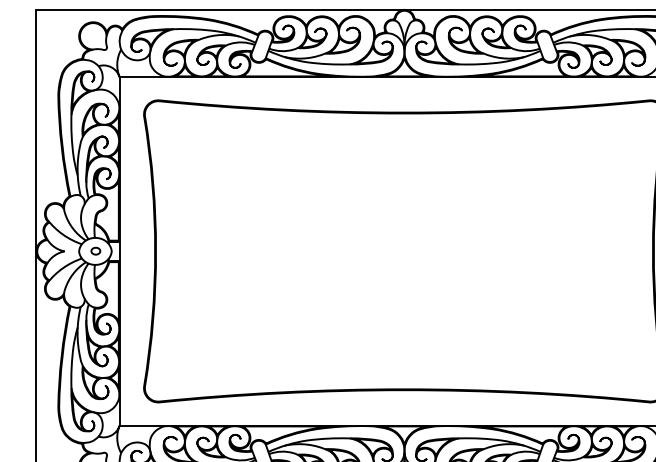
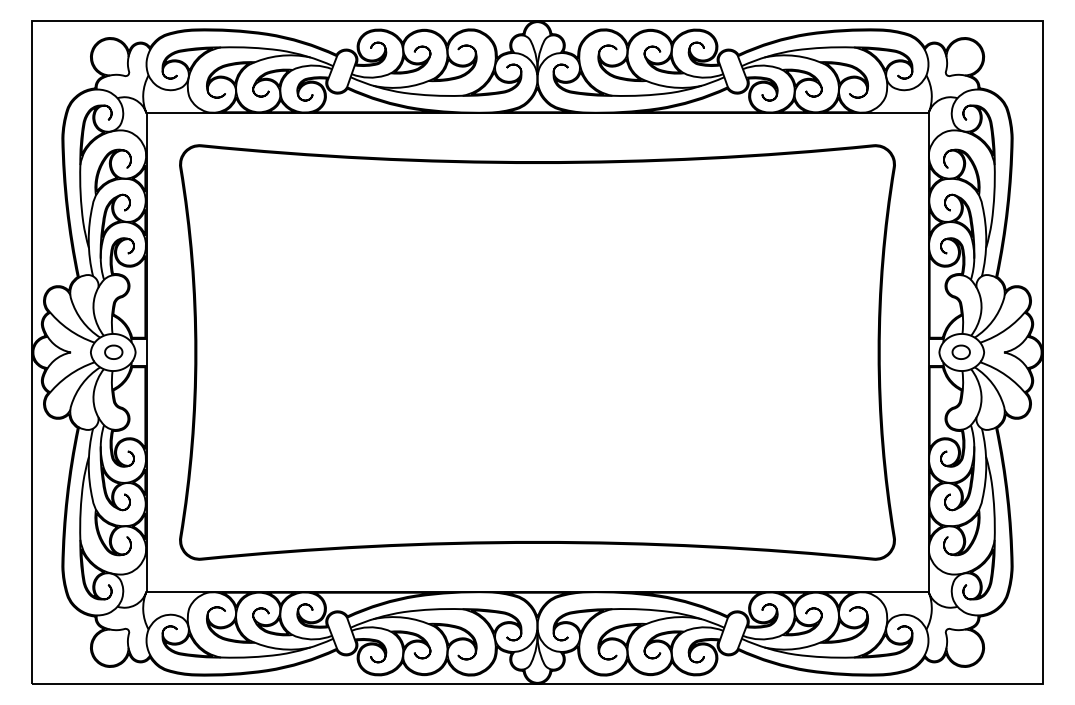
part: (95, 250) -> (113, 351), size x1.43

